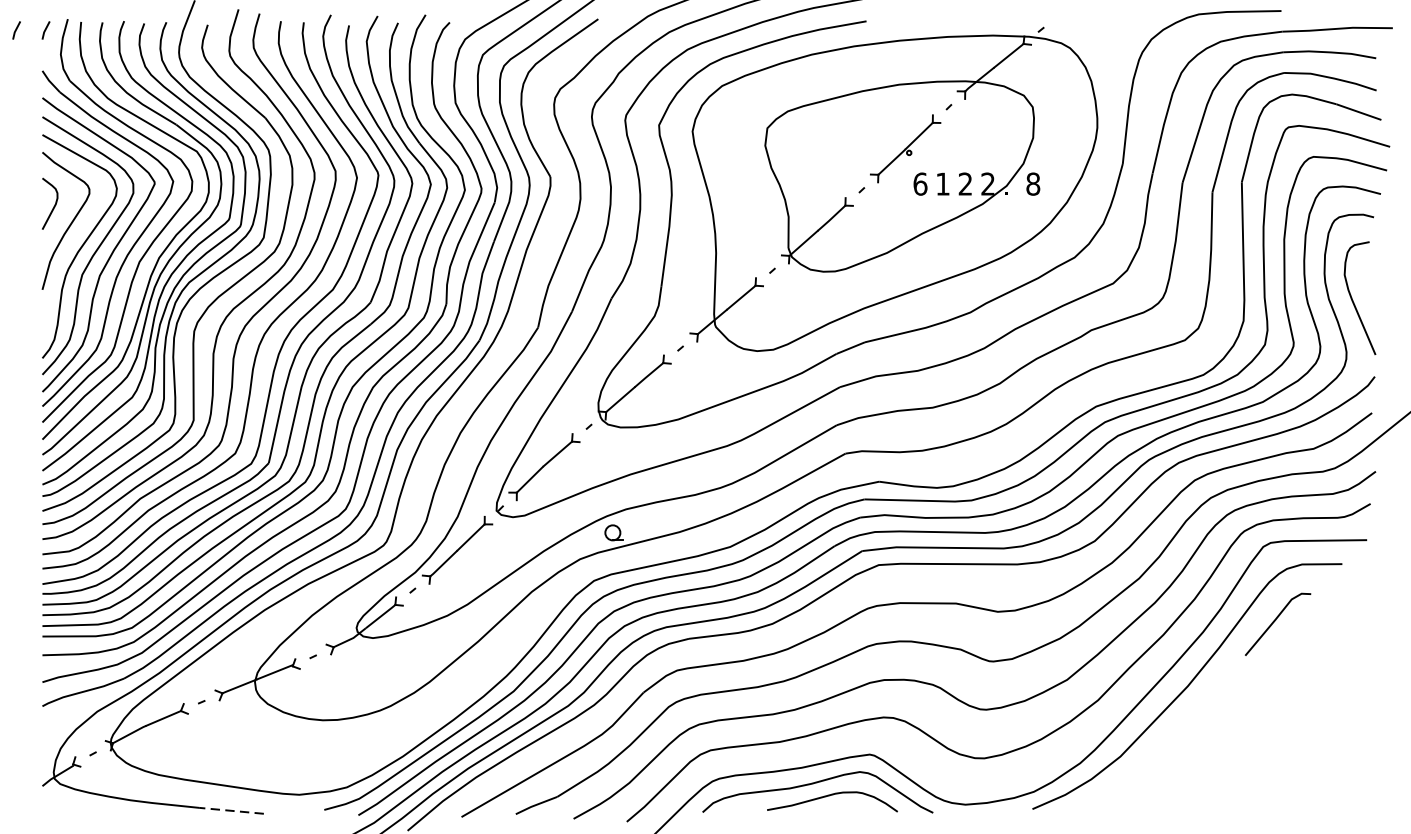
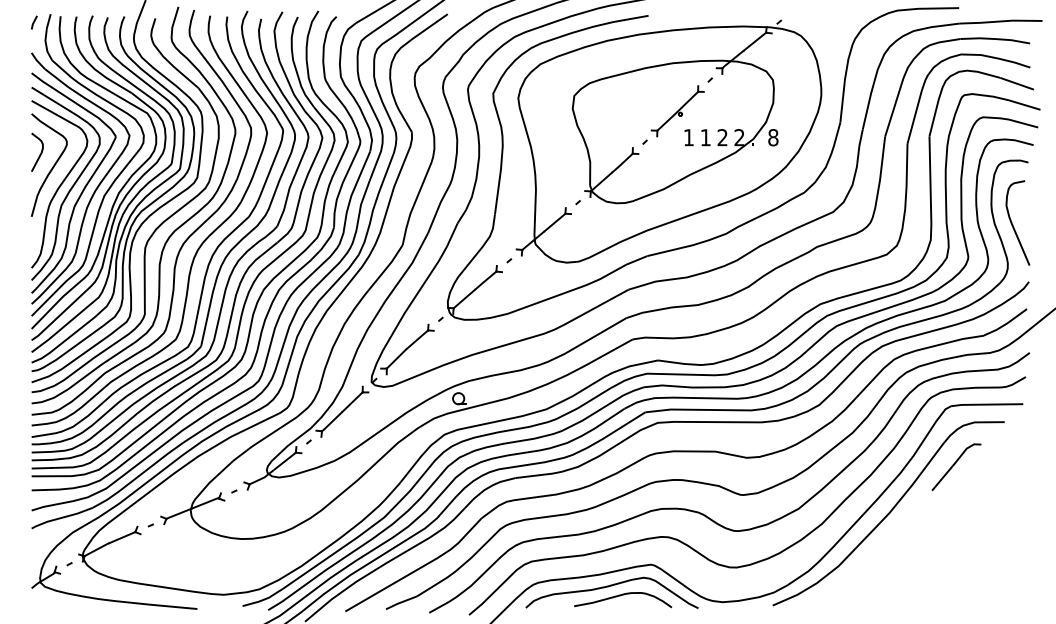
line: (16, 30) -> (12, 22), removed
text: (919, 183) -> (688, 137), 6 -> 1
line: (230, 810) -> (172, 606), dashed -> solid

